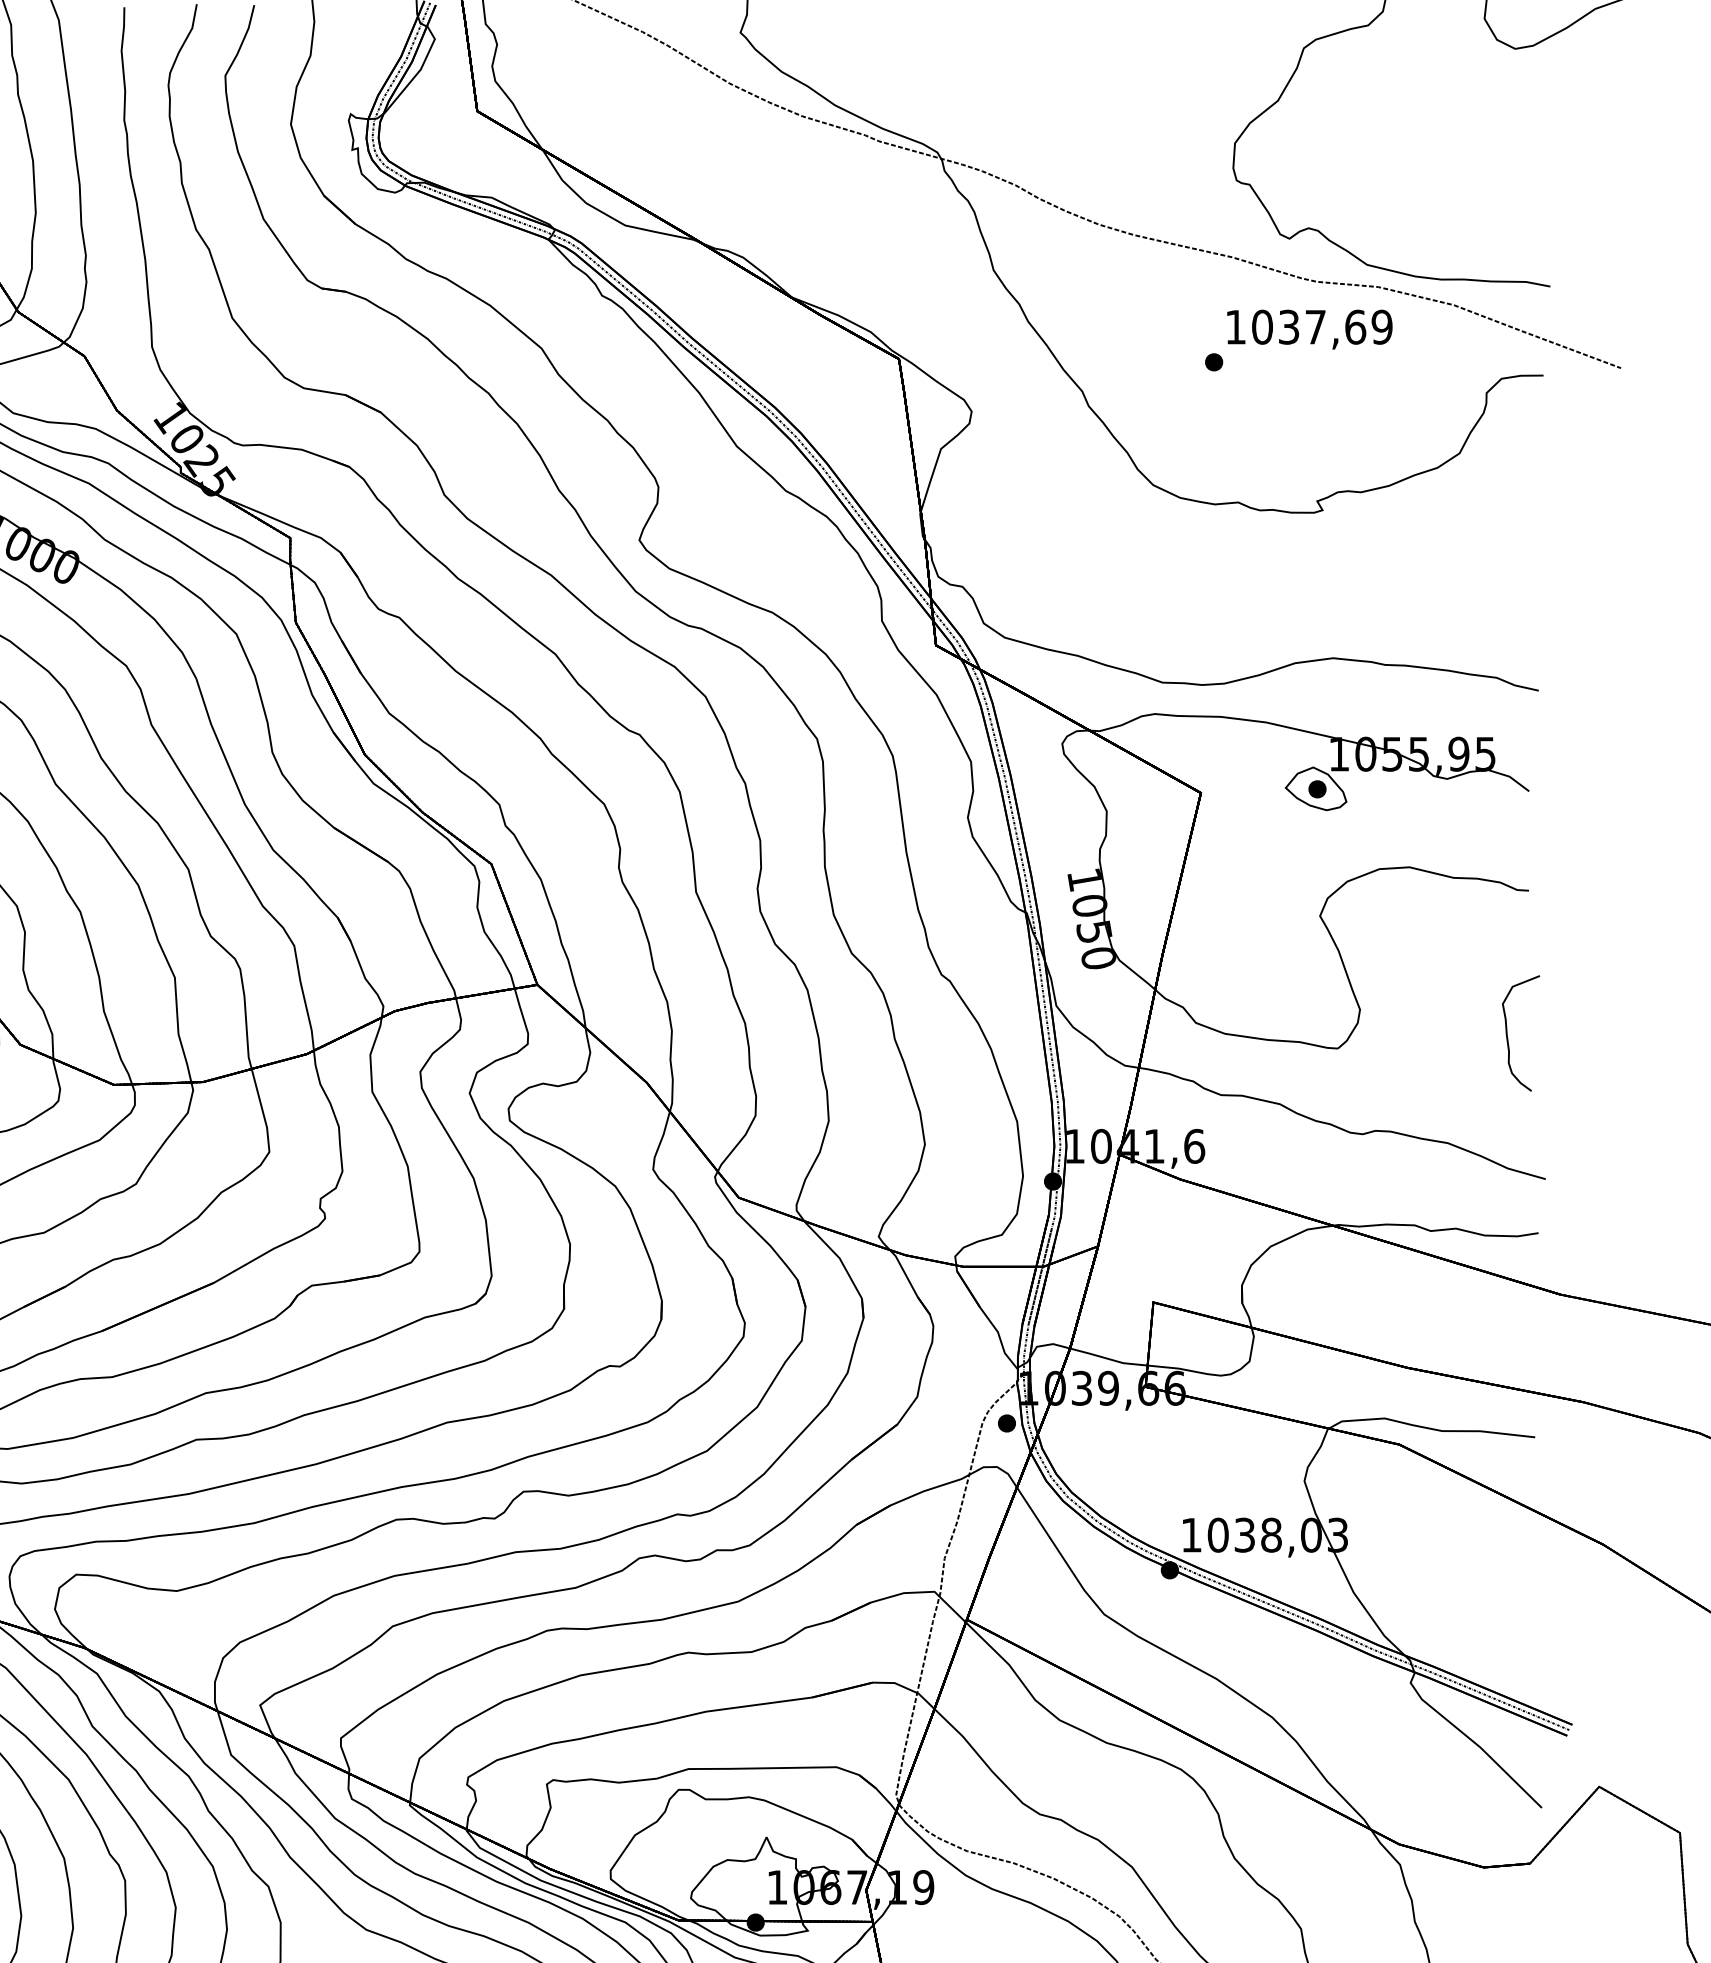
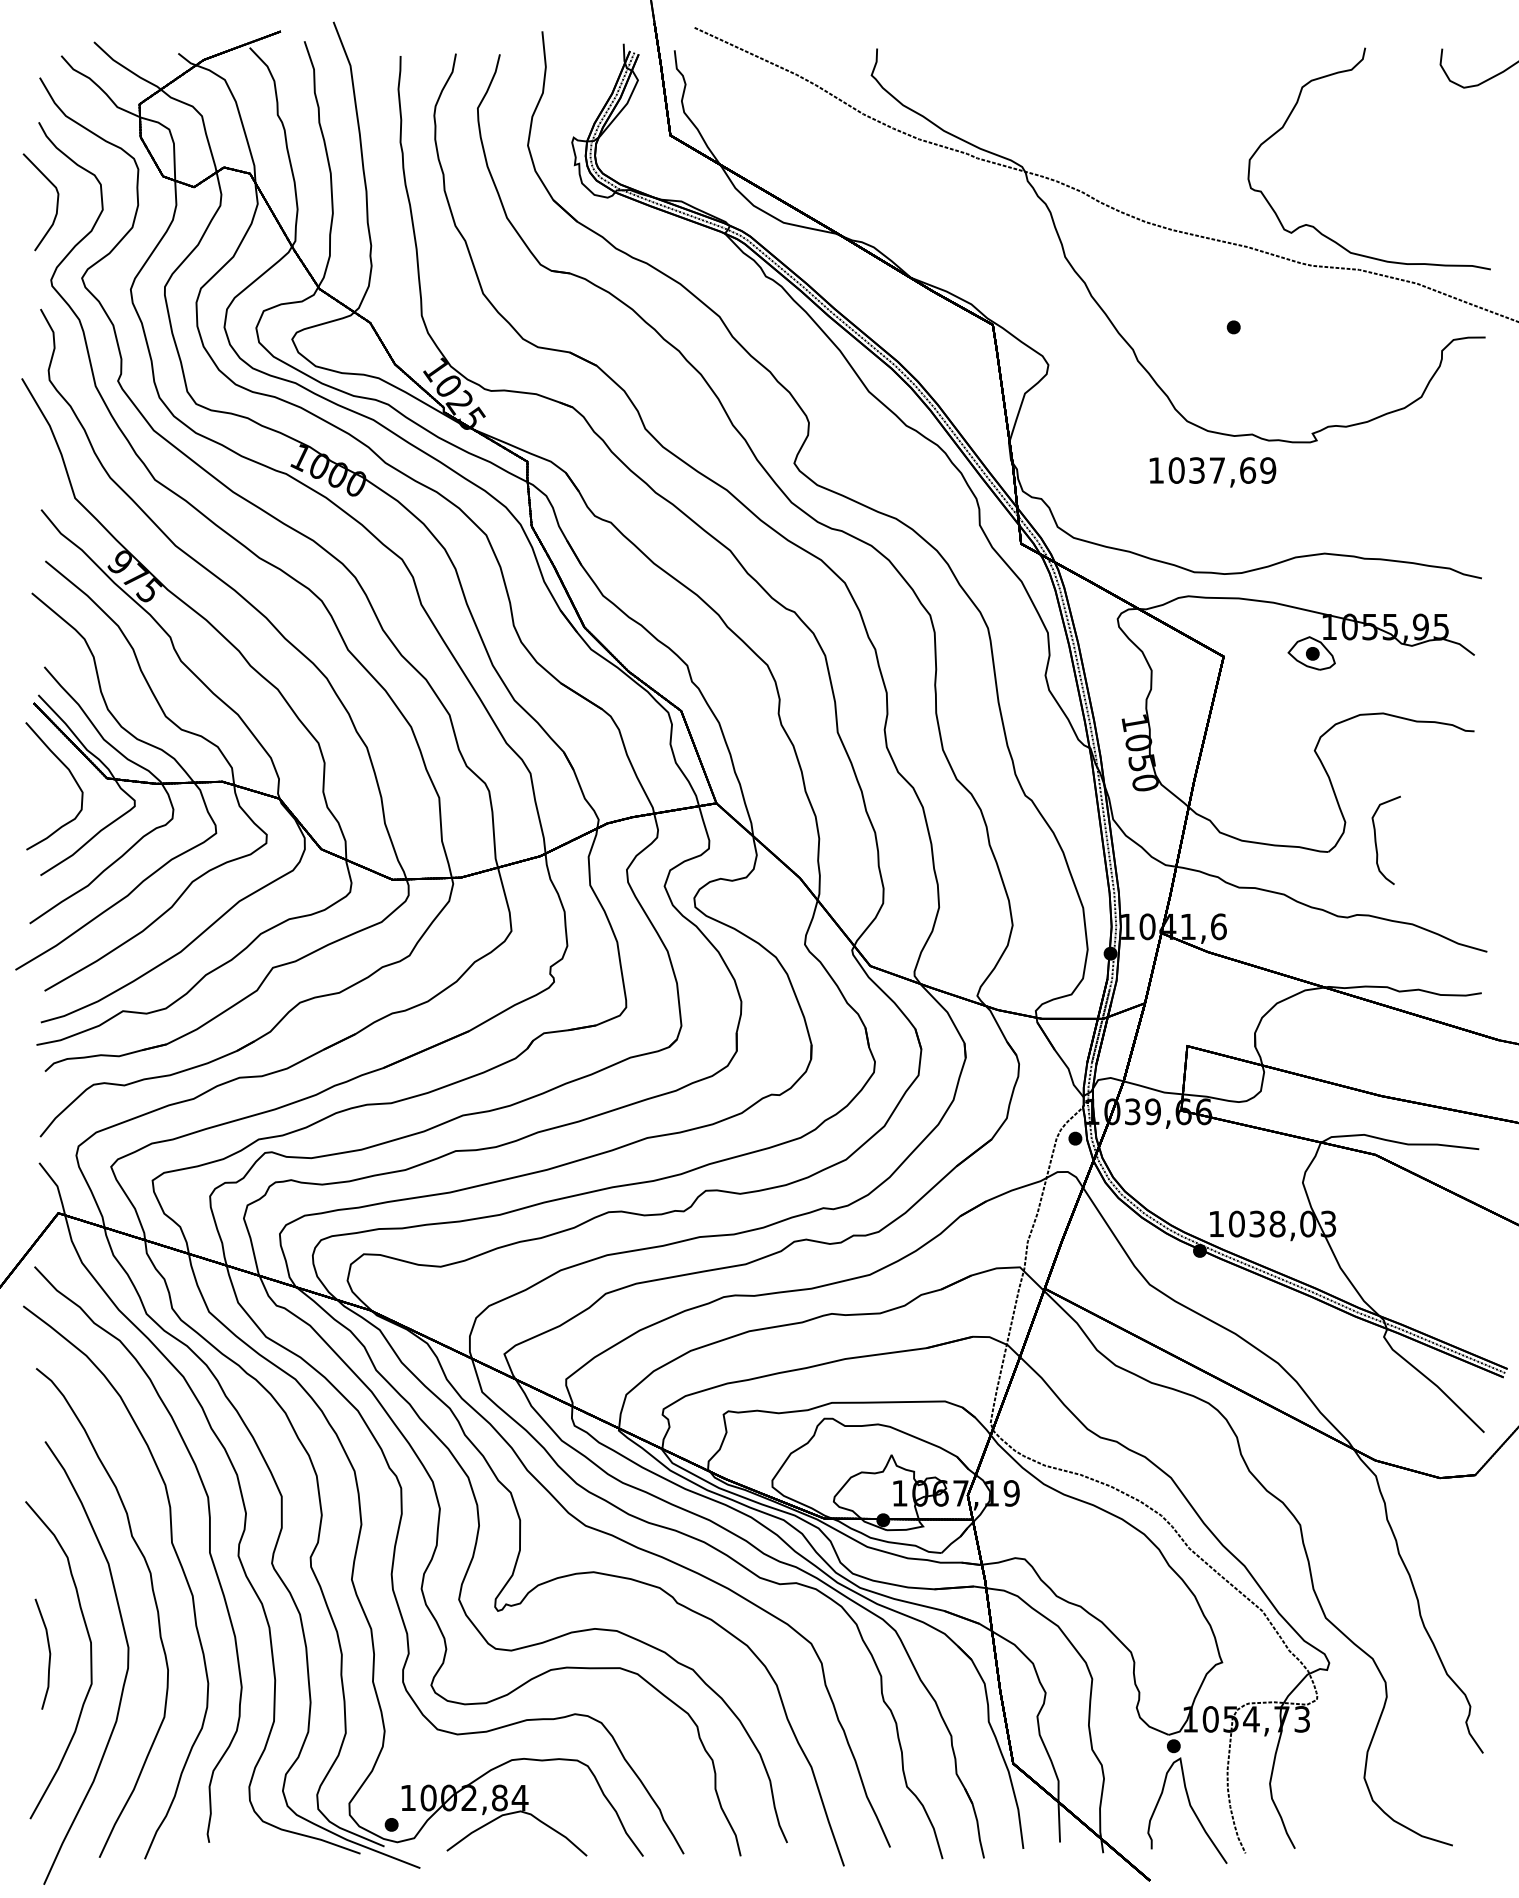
text: (1309, 329) -> (1212, 472), moved
curve: (1508, 1032) -> (1376, 839), moved

